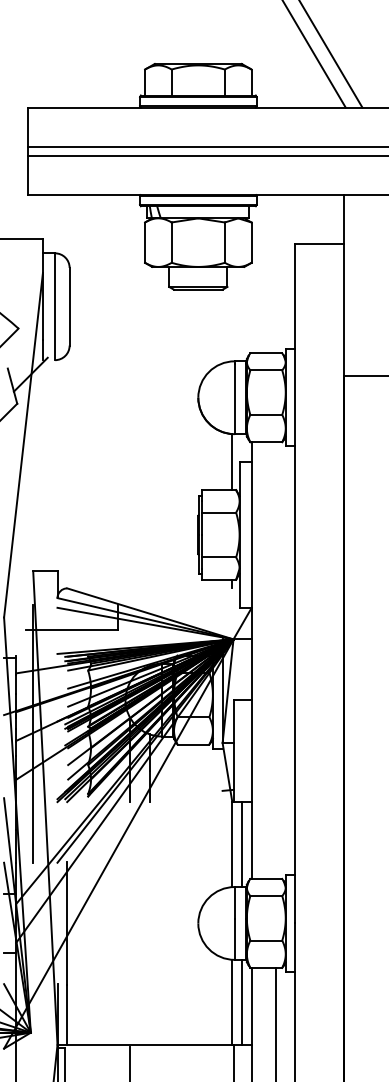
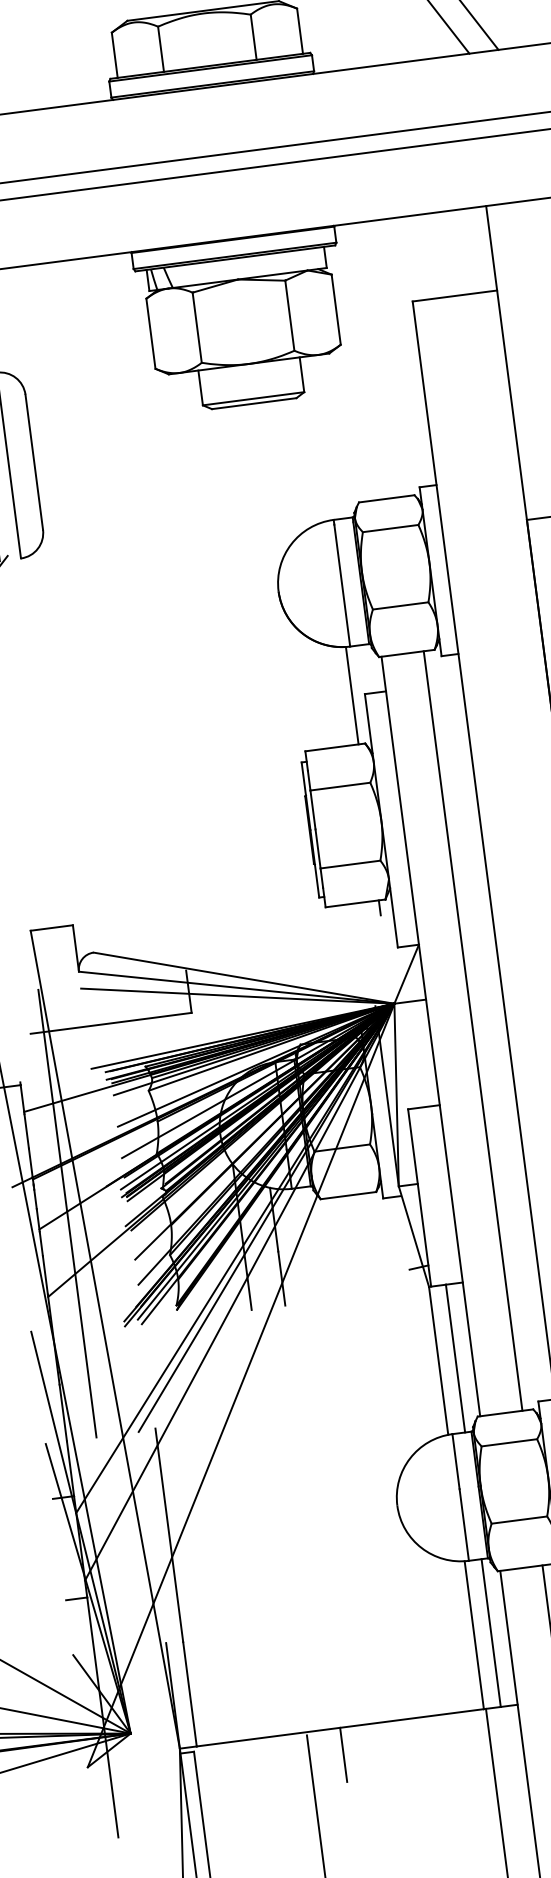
line: (276, 660) -> (473, 1030), added
line: (149, 1059) -> (343, 1753), added

